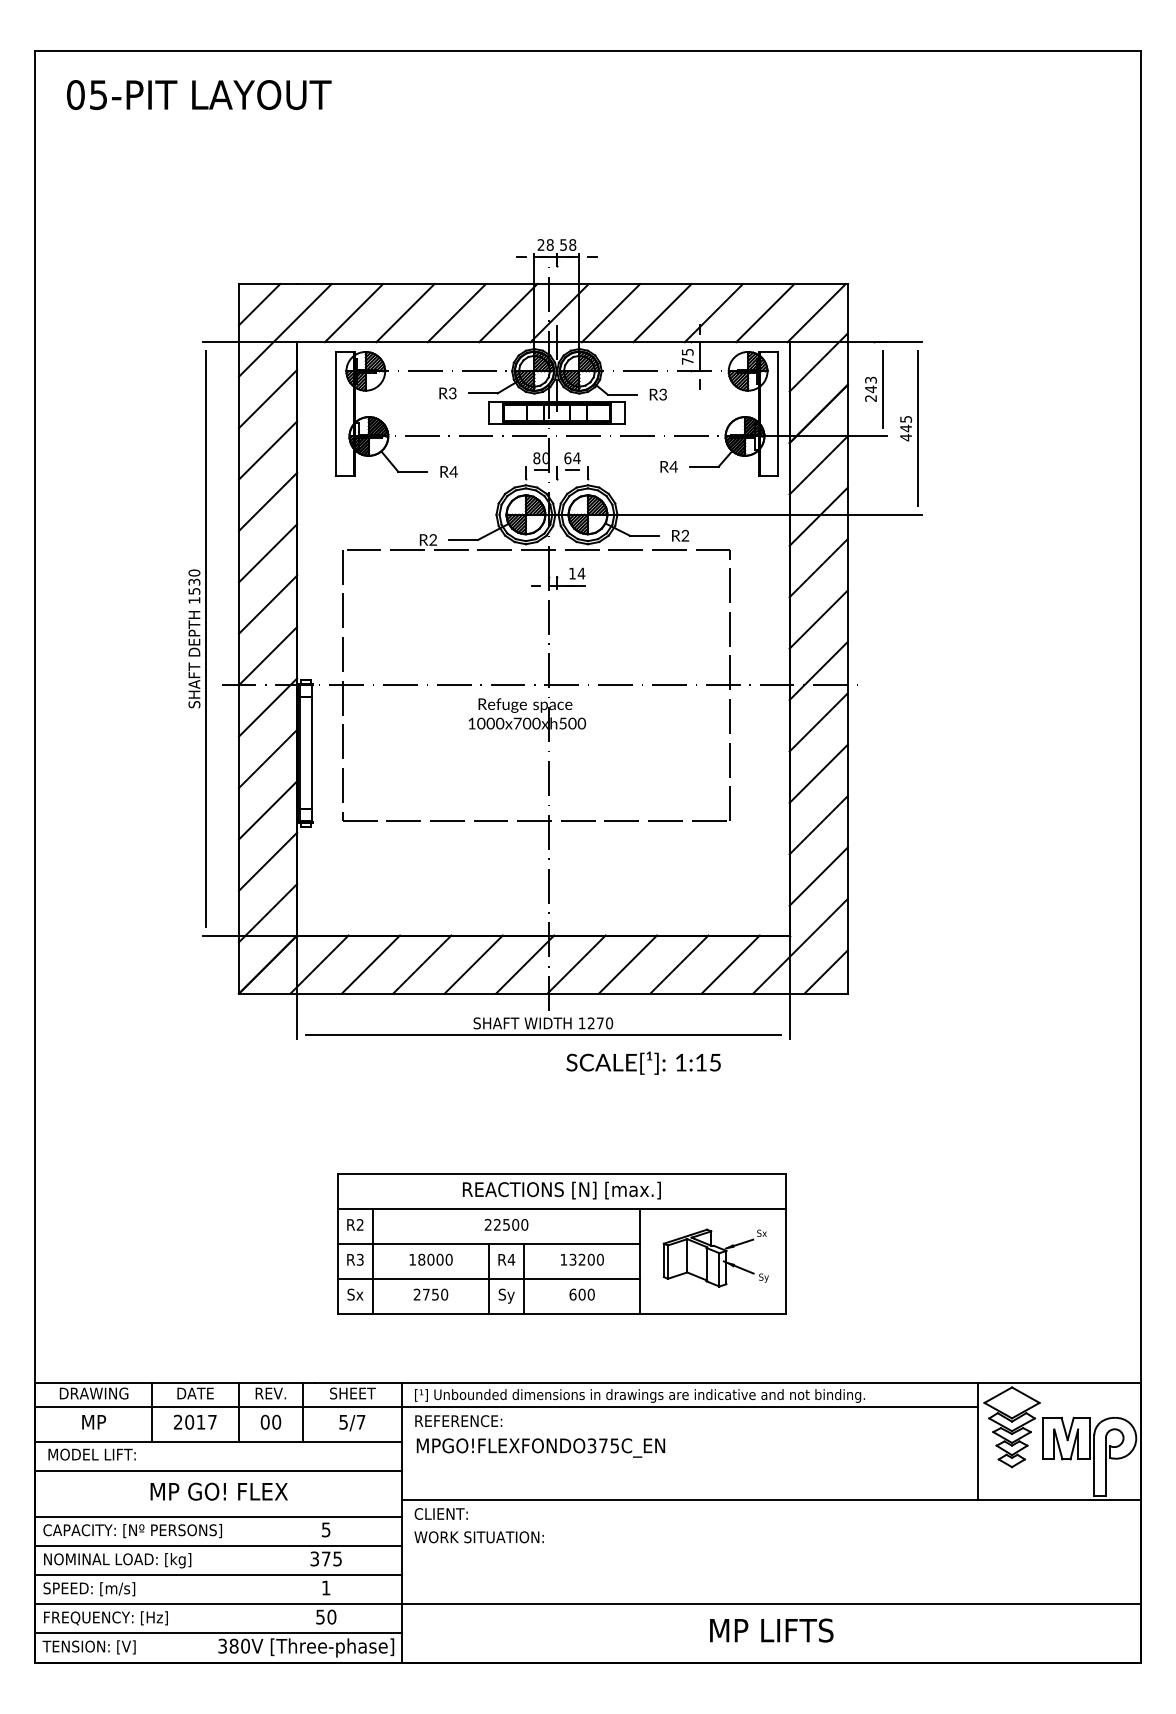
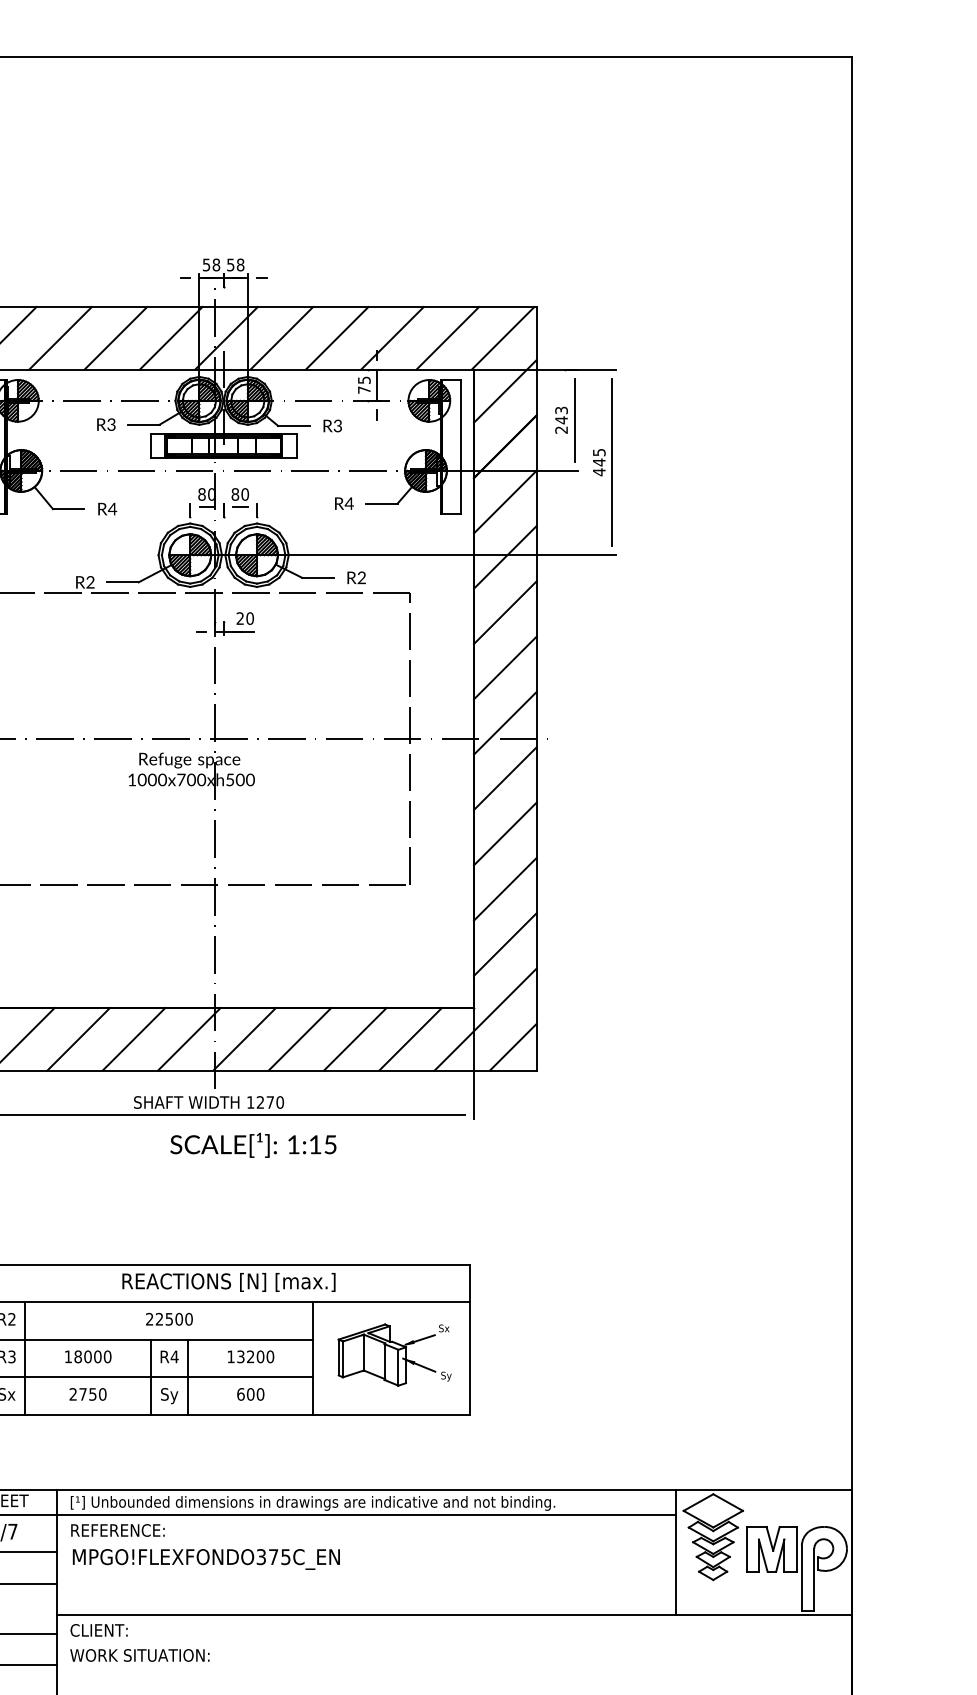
text: (540, 244) -> (205, 264), 28 -> 58
text: (572, 458) -> (240, 494), 64 -> 80
text: (577, 573) -> (245, 618), 14 -> 20
text: (643, 1062) -> (253, 1144), moved

